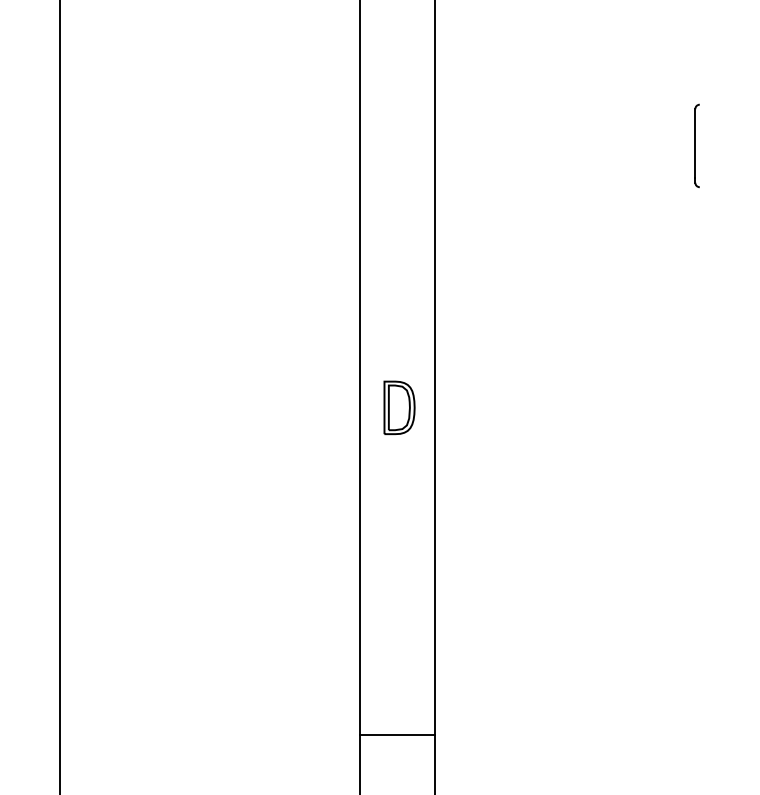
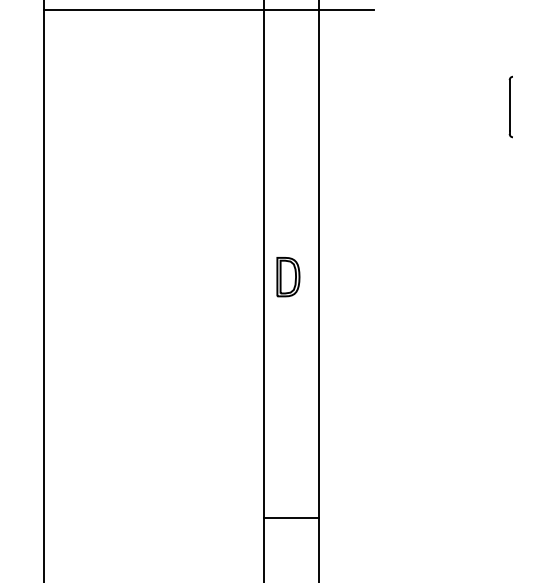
line: (285, 13) -> (209, 9), added
part: (399, 407) -> (288, 276), moved
line: (397, 734) -> (291, 518), moved

